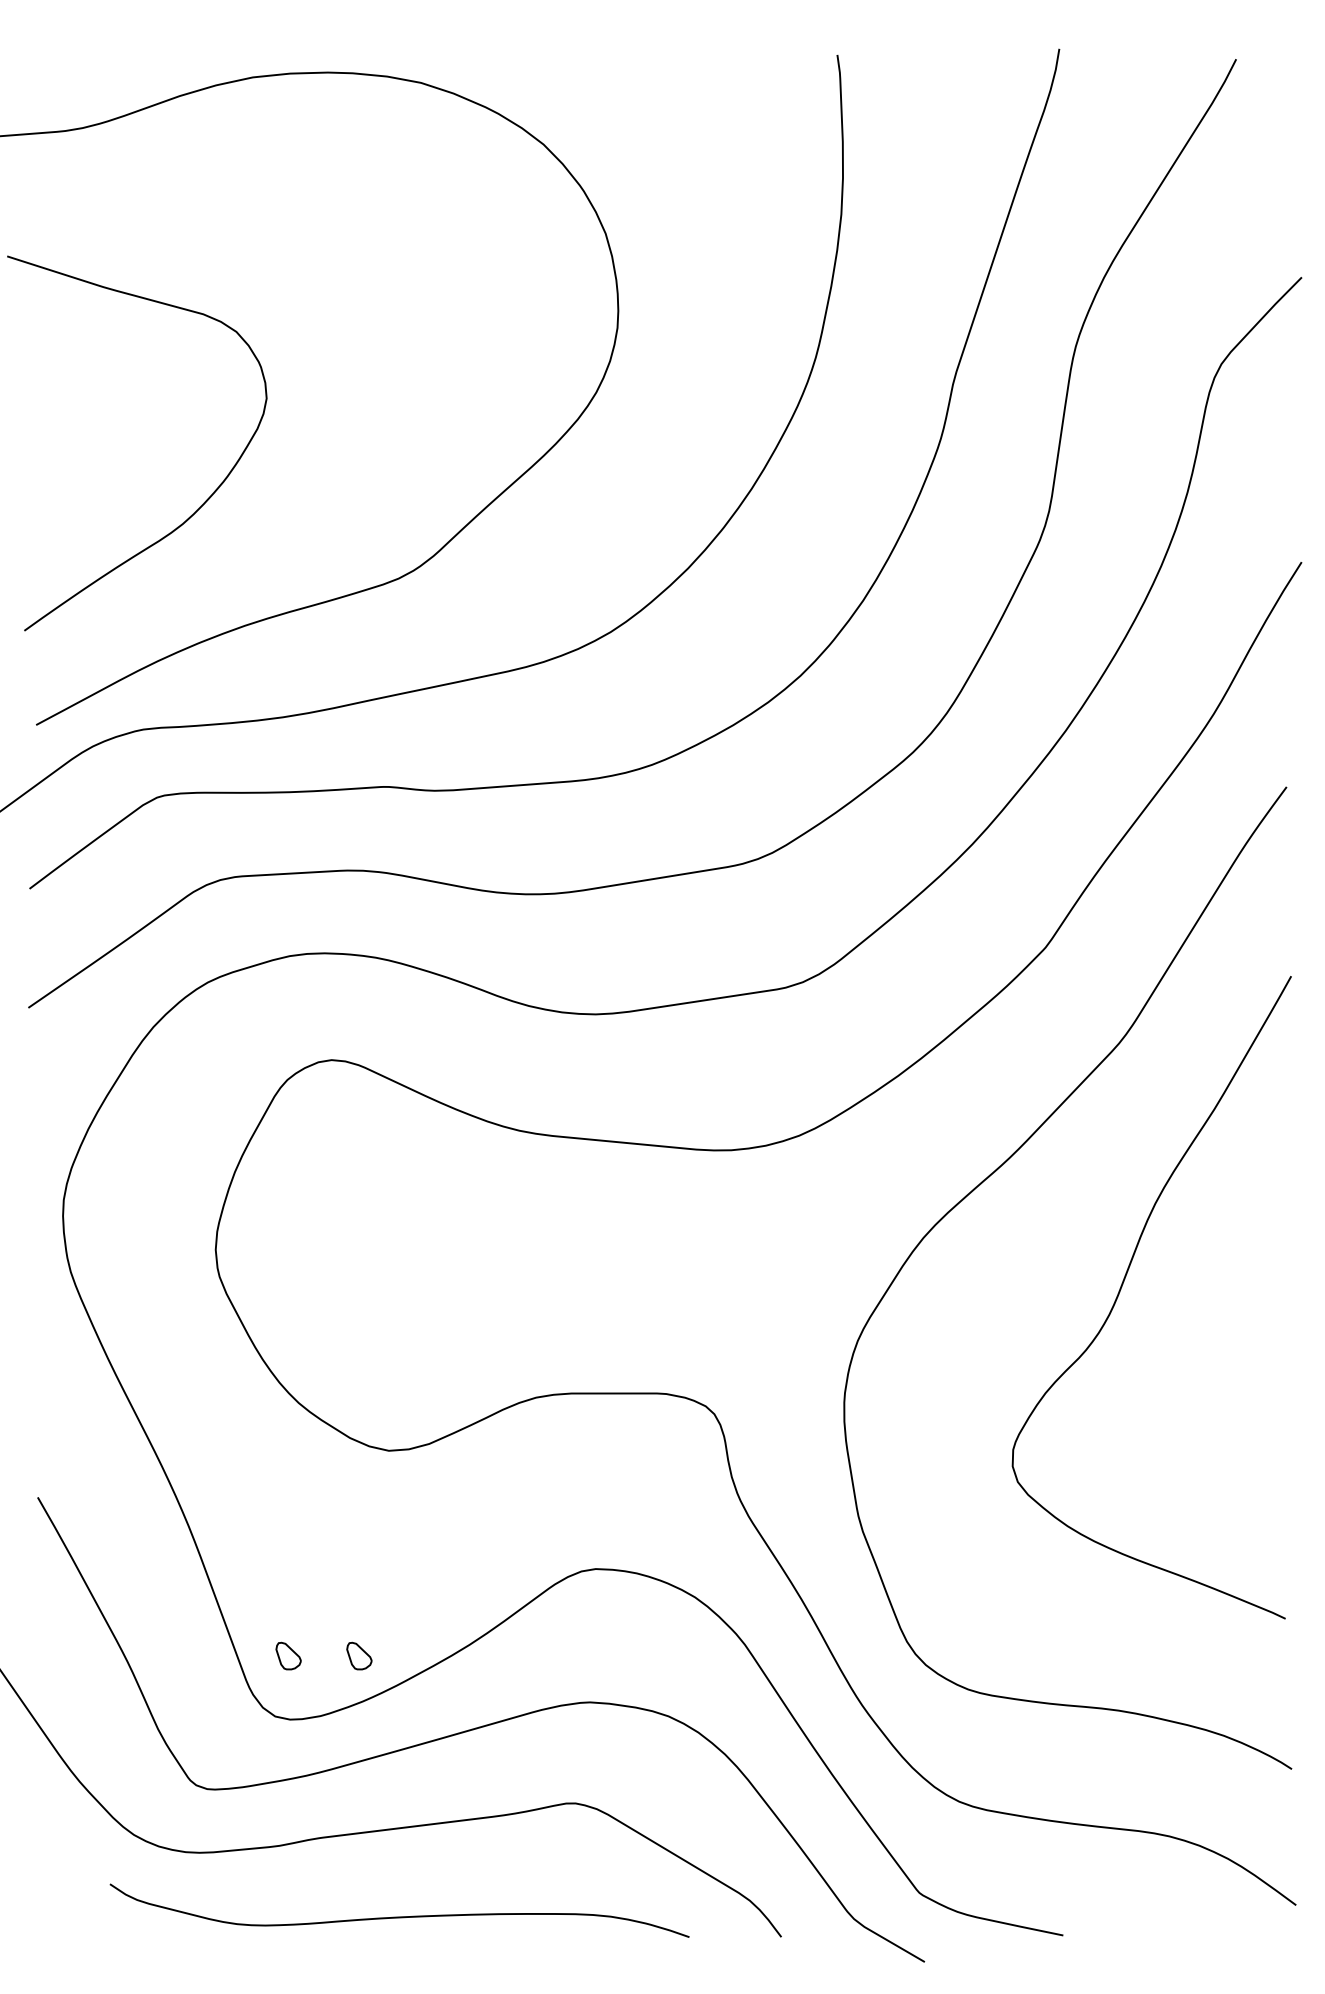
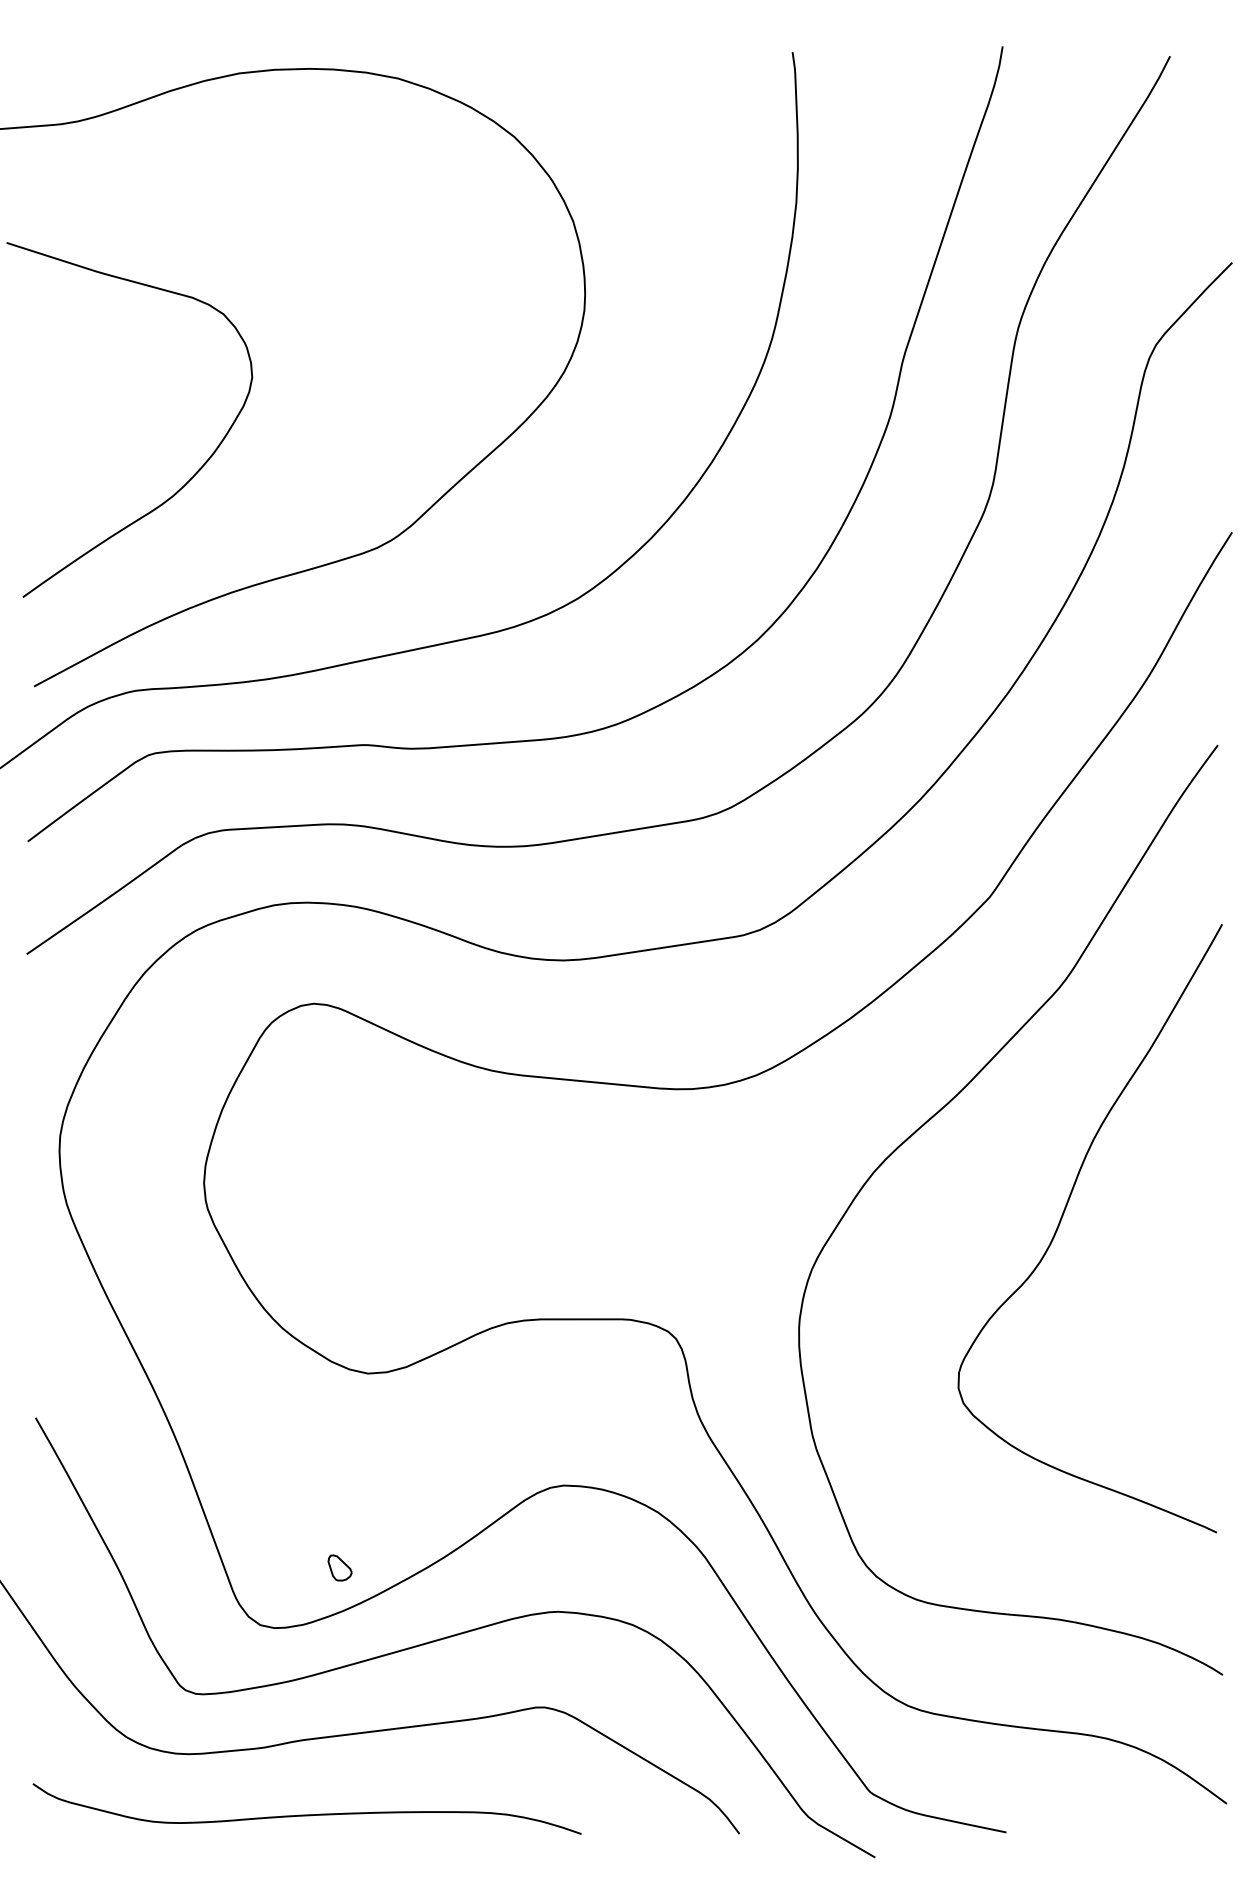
part: (288, 1655) -> (272, 1567), removed
curve: (398, 1916) -> (306, 1814), moved

